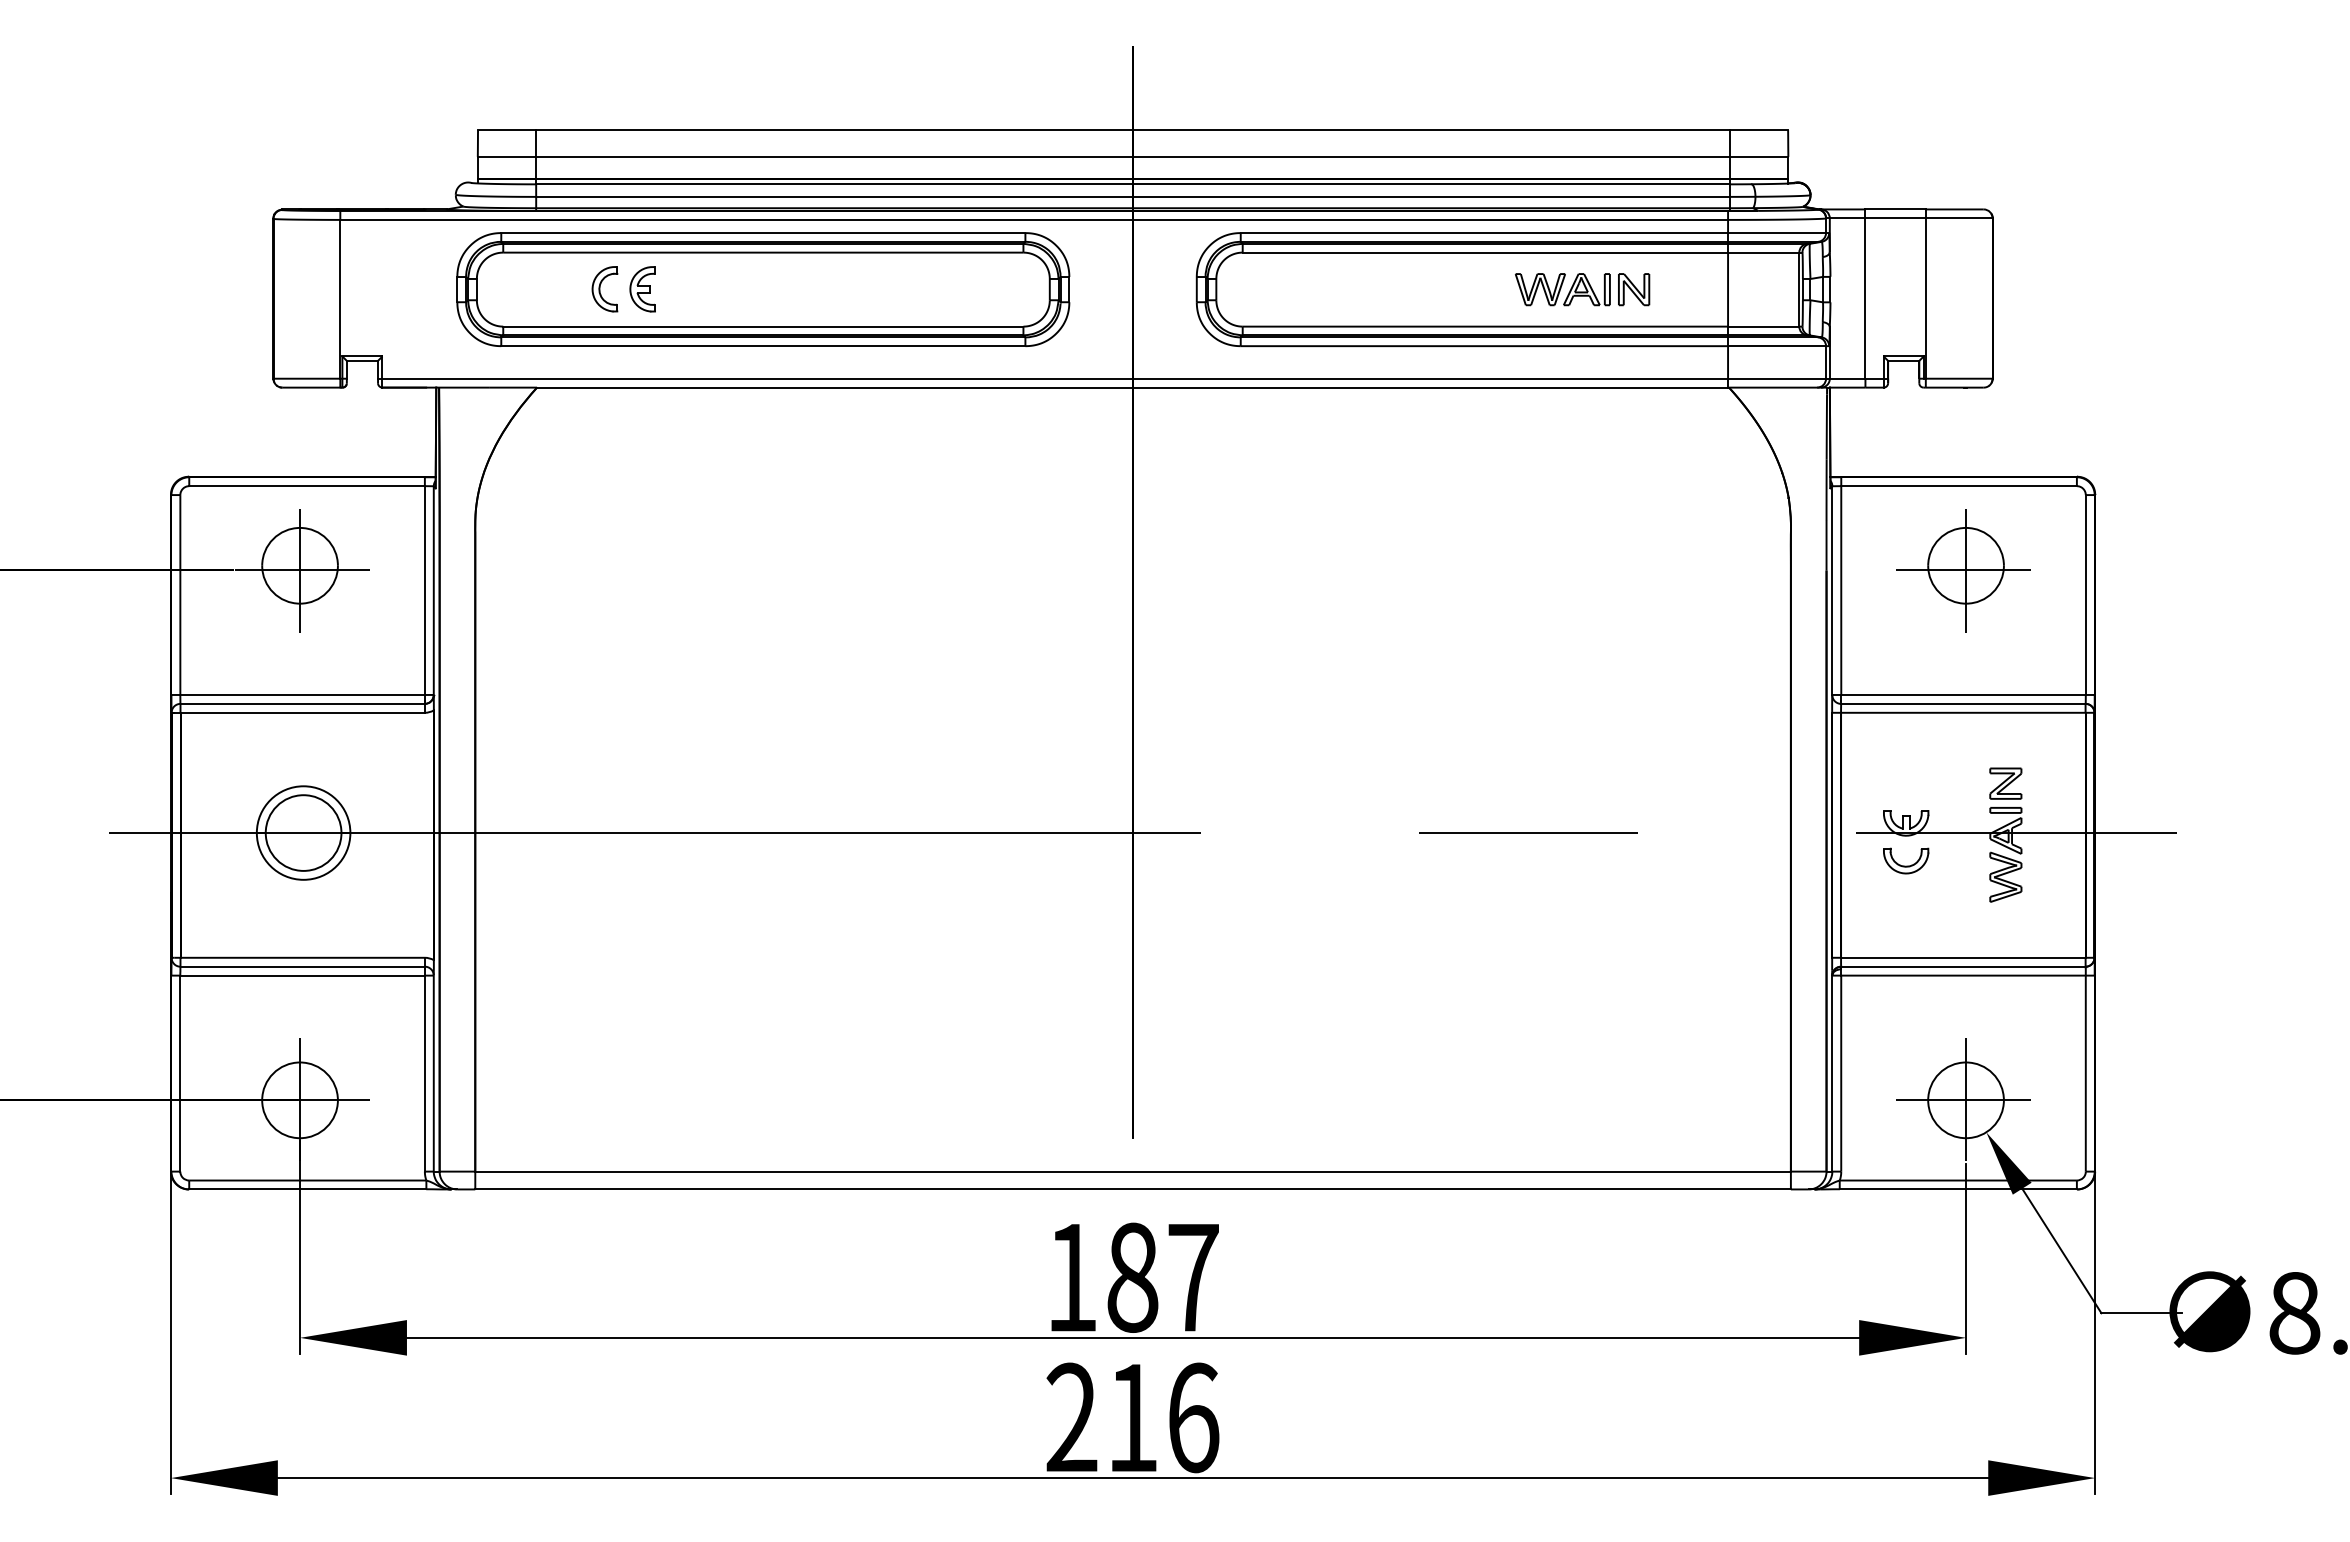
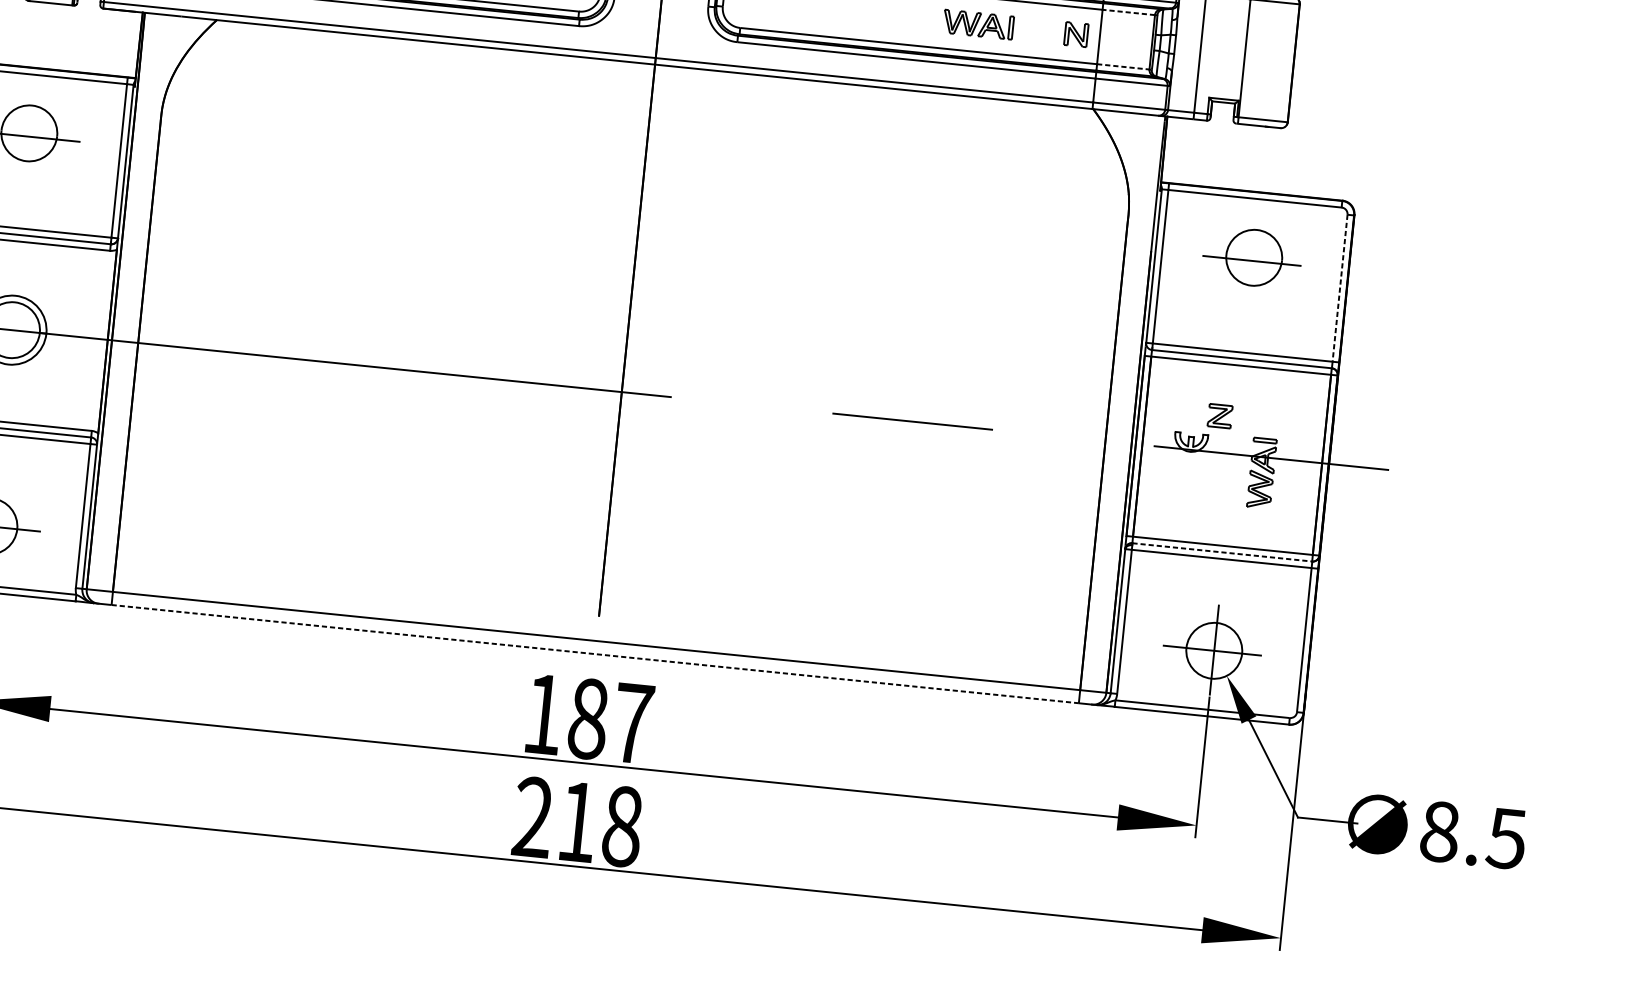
line: (1763, 252) -> (1128, 12), solid -> dashed
part: (1634, 289) -> (1076, 34), moved
line: (1763, 326) -> (1123, 66), solid -> dashed
line: (300, 571) -> (29, 137), removed
line: (1966, 571) -> (1254, 262), removed
line: (2085, 595) -> (1339, 288), solid -> dashed
part: (2005, 783) -> (1219, 416), moved
part: (1906, 860) -> (1188, 470), removed
line: (1963, 966) -> (1222, 552), solid -> dashed
line: (1133, 1189) -> (595, 654), solid -> dashed
text: (1193, 1417) -> (622, 826), 216 -> 218

